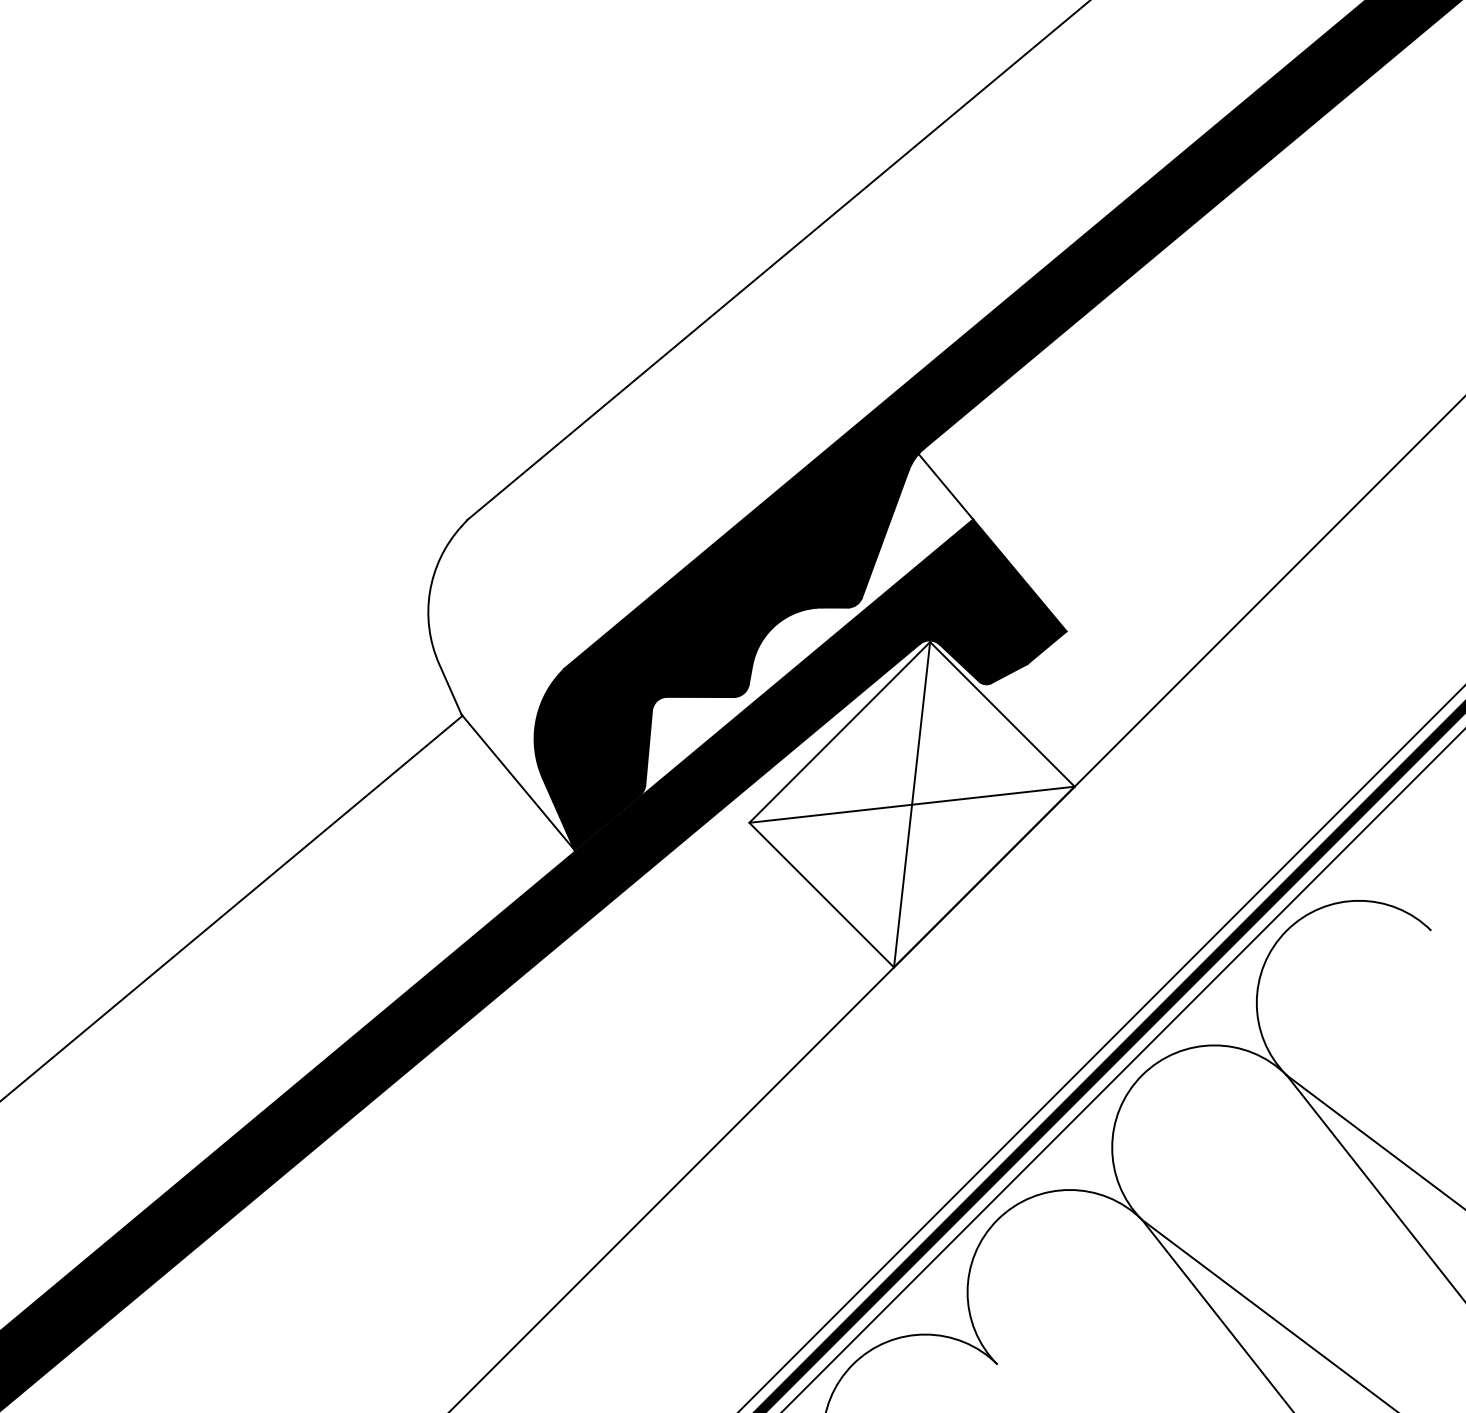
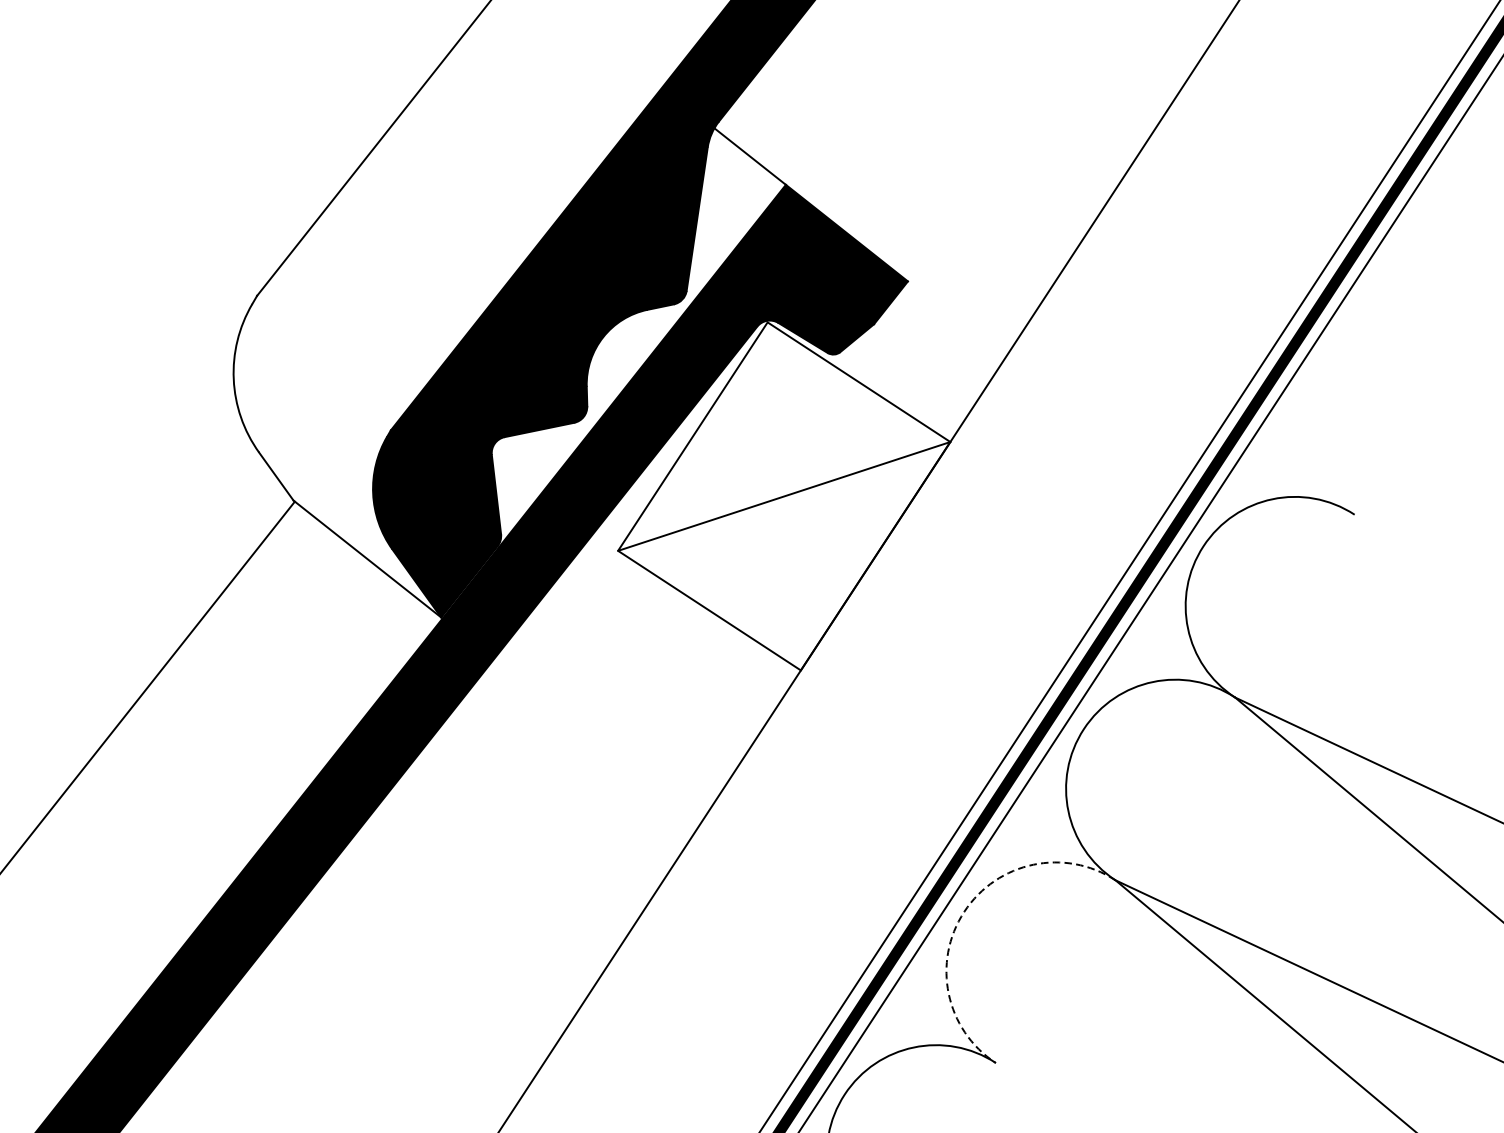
line: (912, 804) -> (784, 496), removed
arc: (997, 1219) -> (964, 911), solid -> dashed

